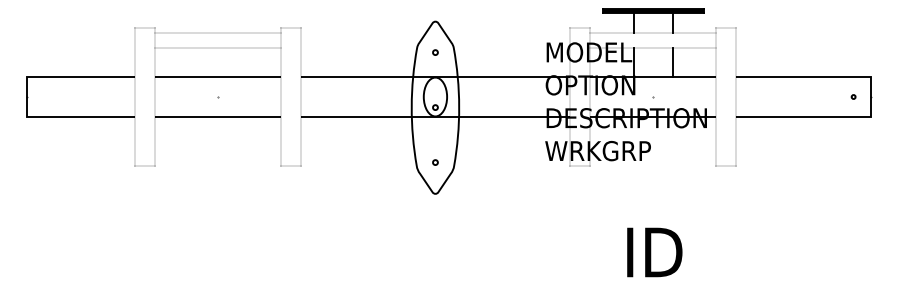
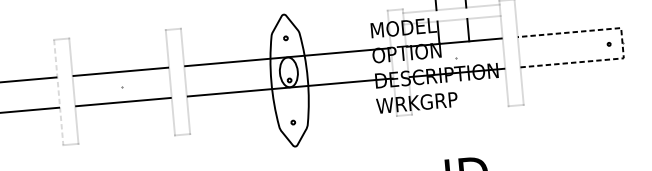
line: (217, 33) -> (117, 38), removed
line: (217, 48) -> (118, 49), removed
line: (134, 97) -> (58, 92), solid -> dashed
line: (871, 97) -> (622, 43), solid -> dashed

